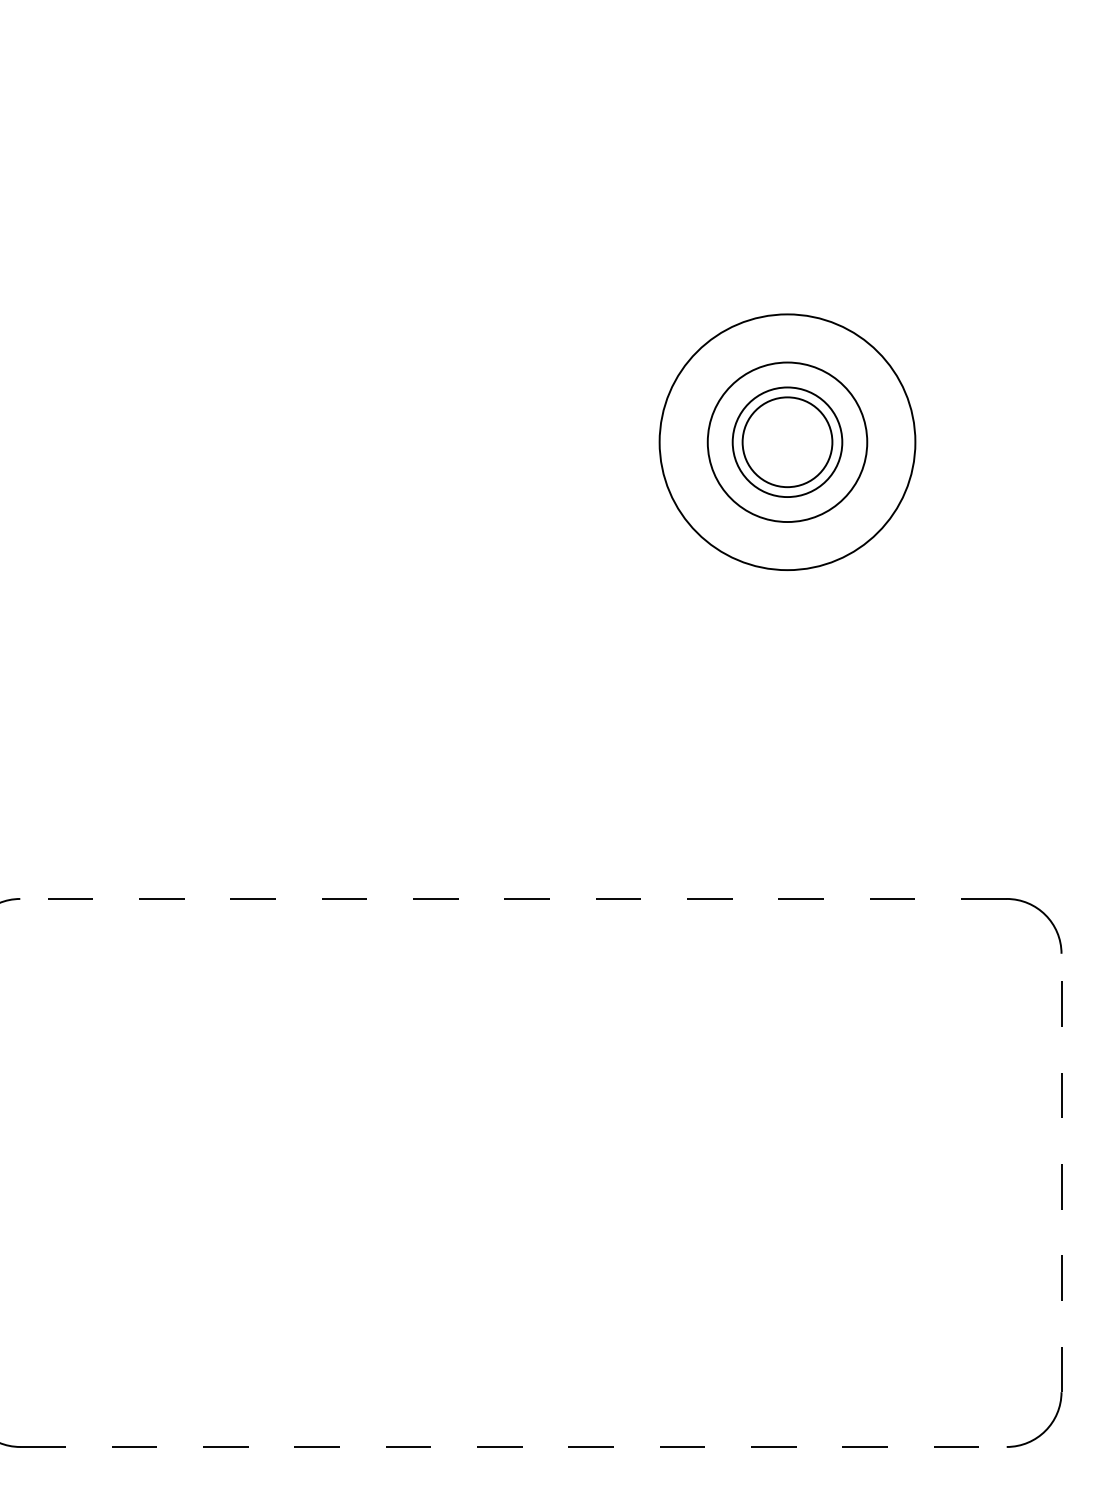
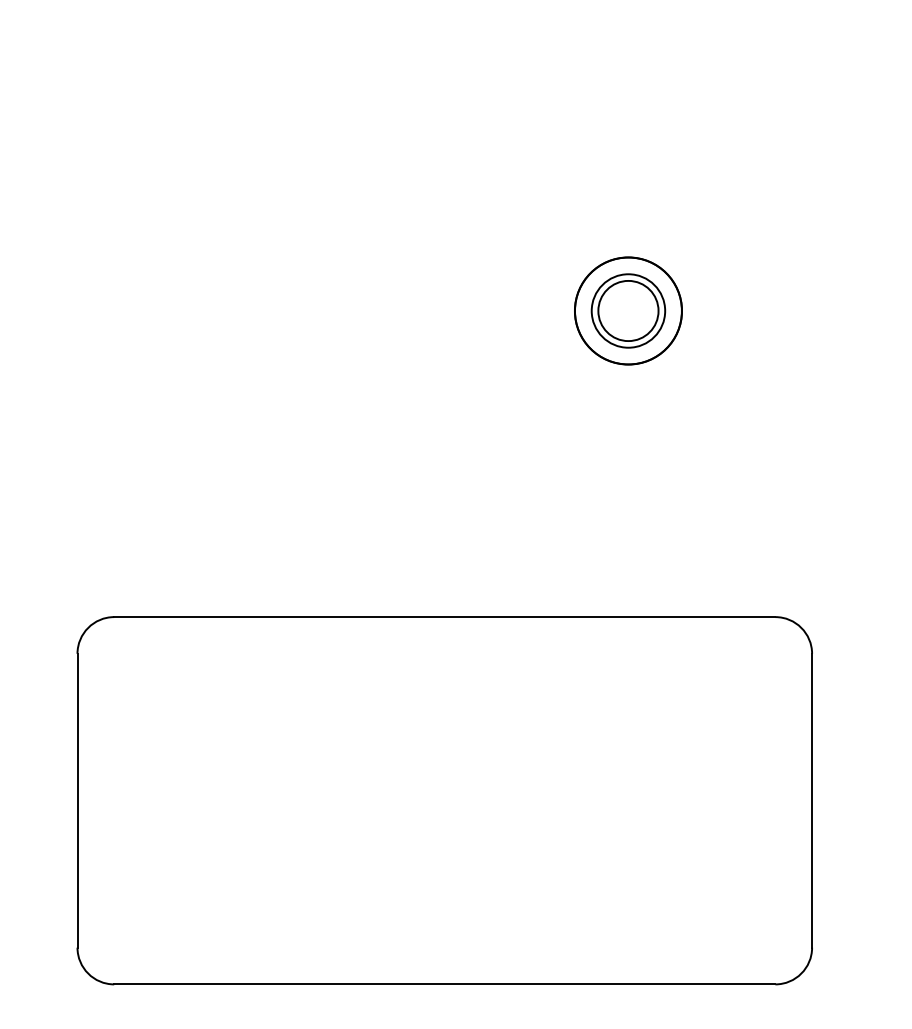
circle: (787, 441) -> (628, 310), size x0.62
line: (513, 899) -> (444, 617), dashed -> solid
line: (1062, 1172) -> (812, 800), dashed -> solid
line: (513, 1447) -> (444, 984), dashed -> solid

